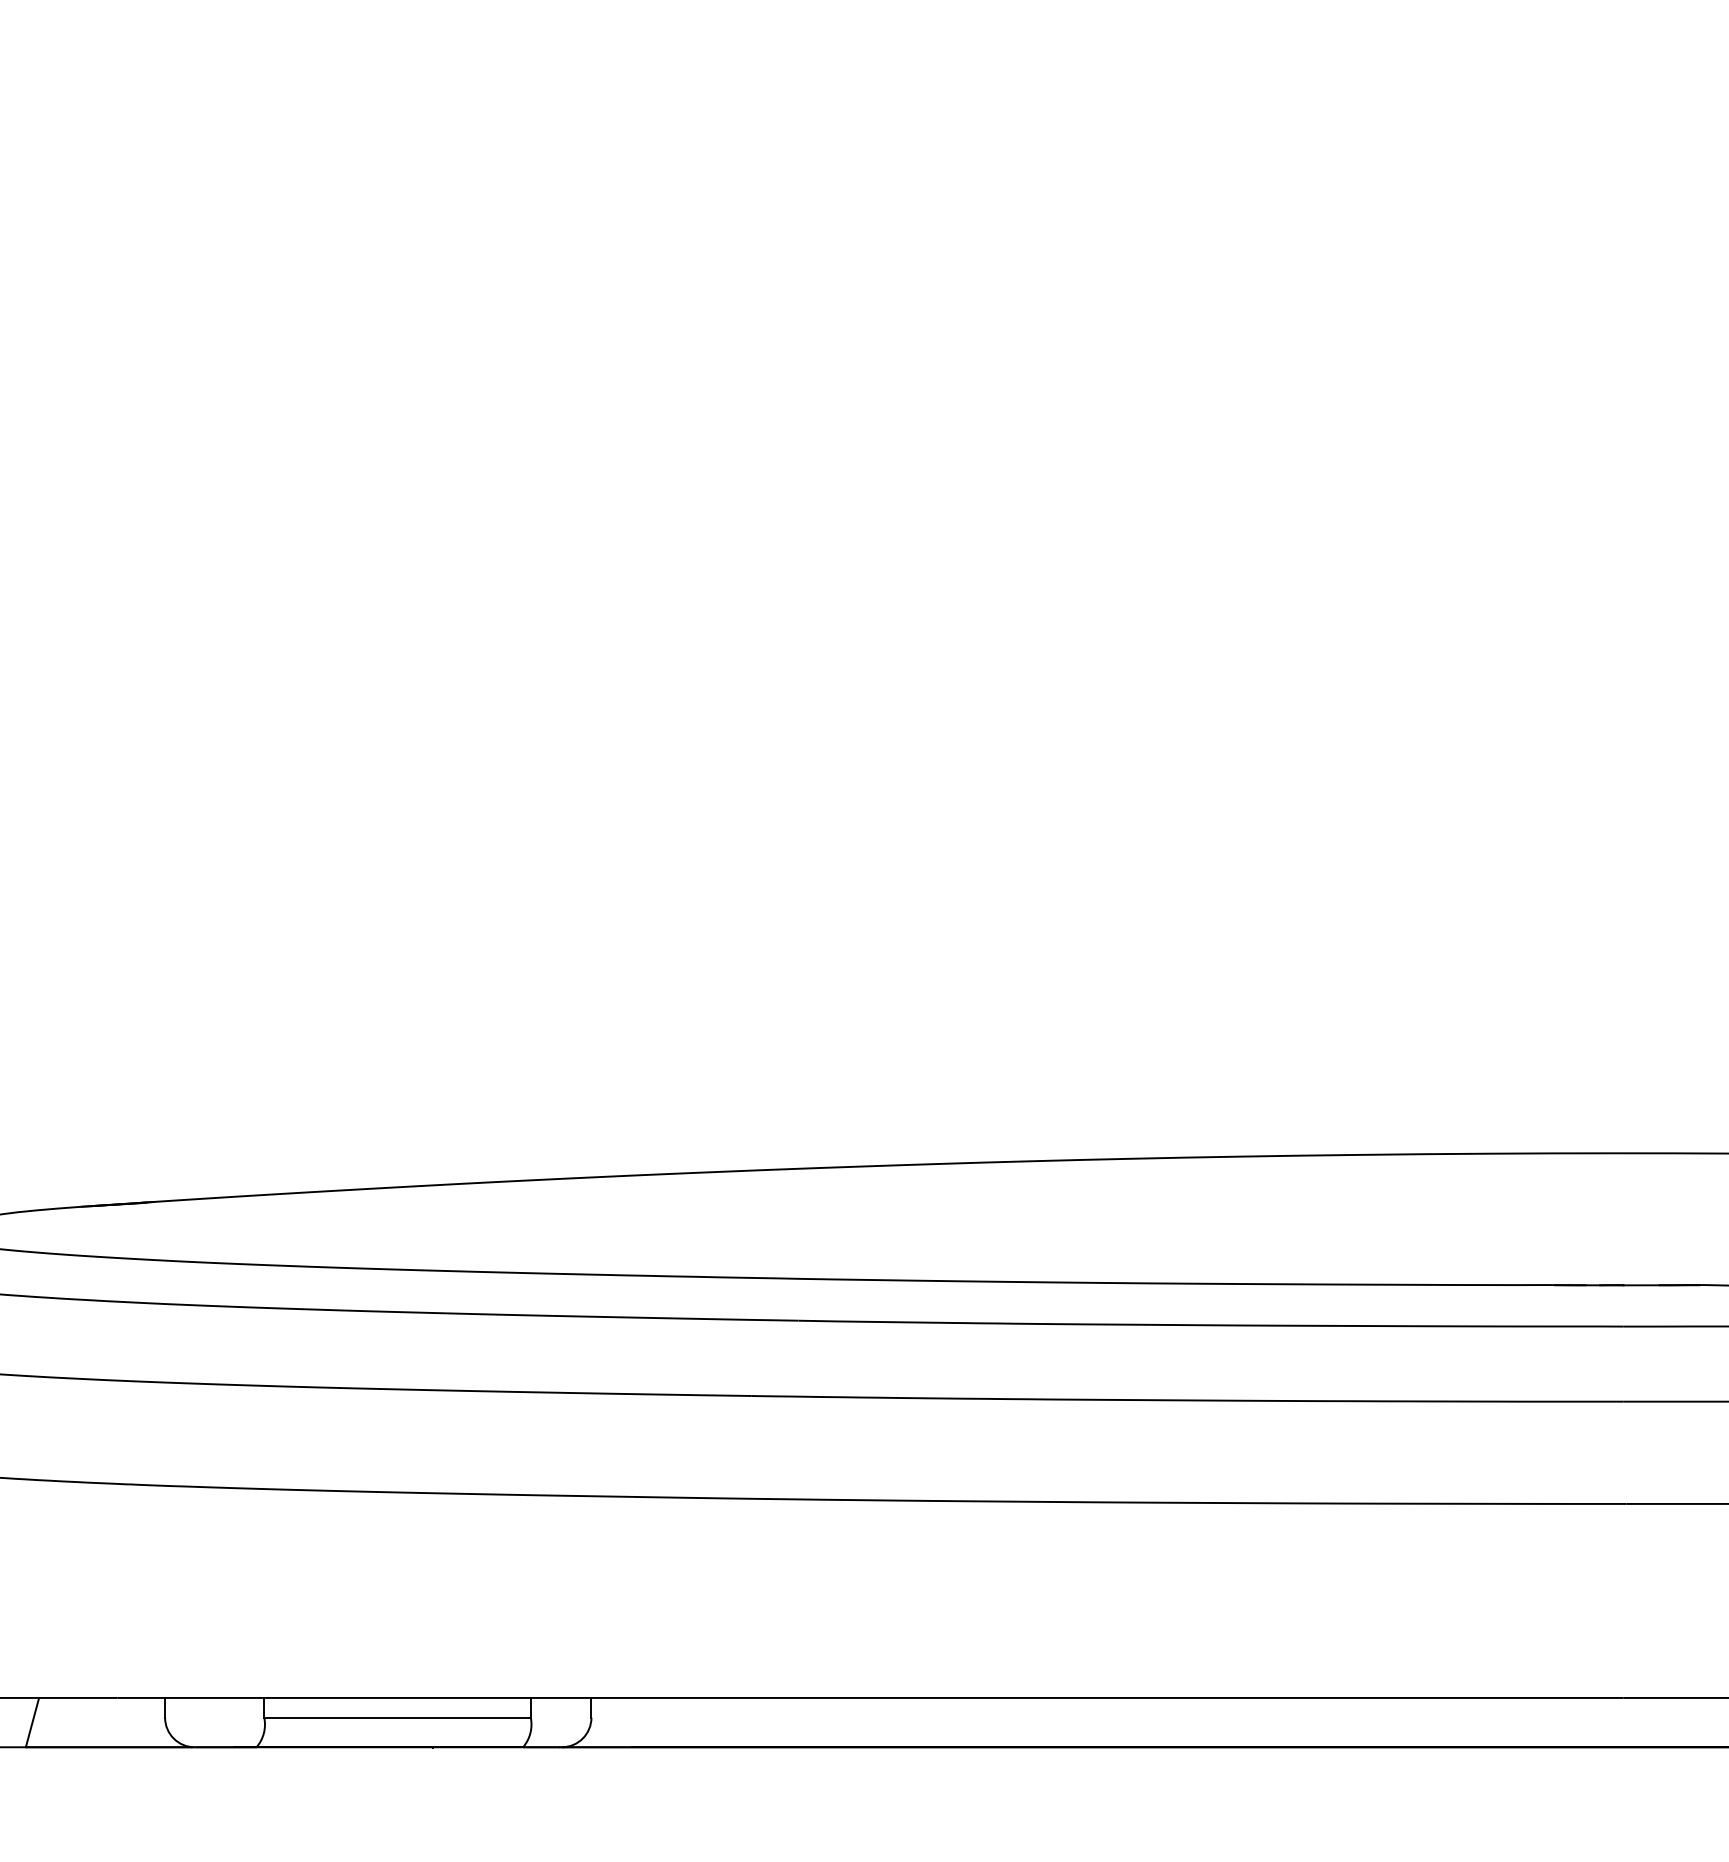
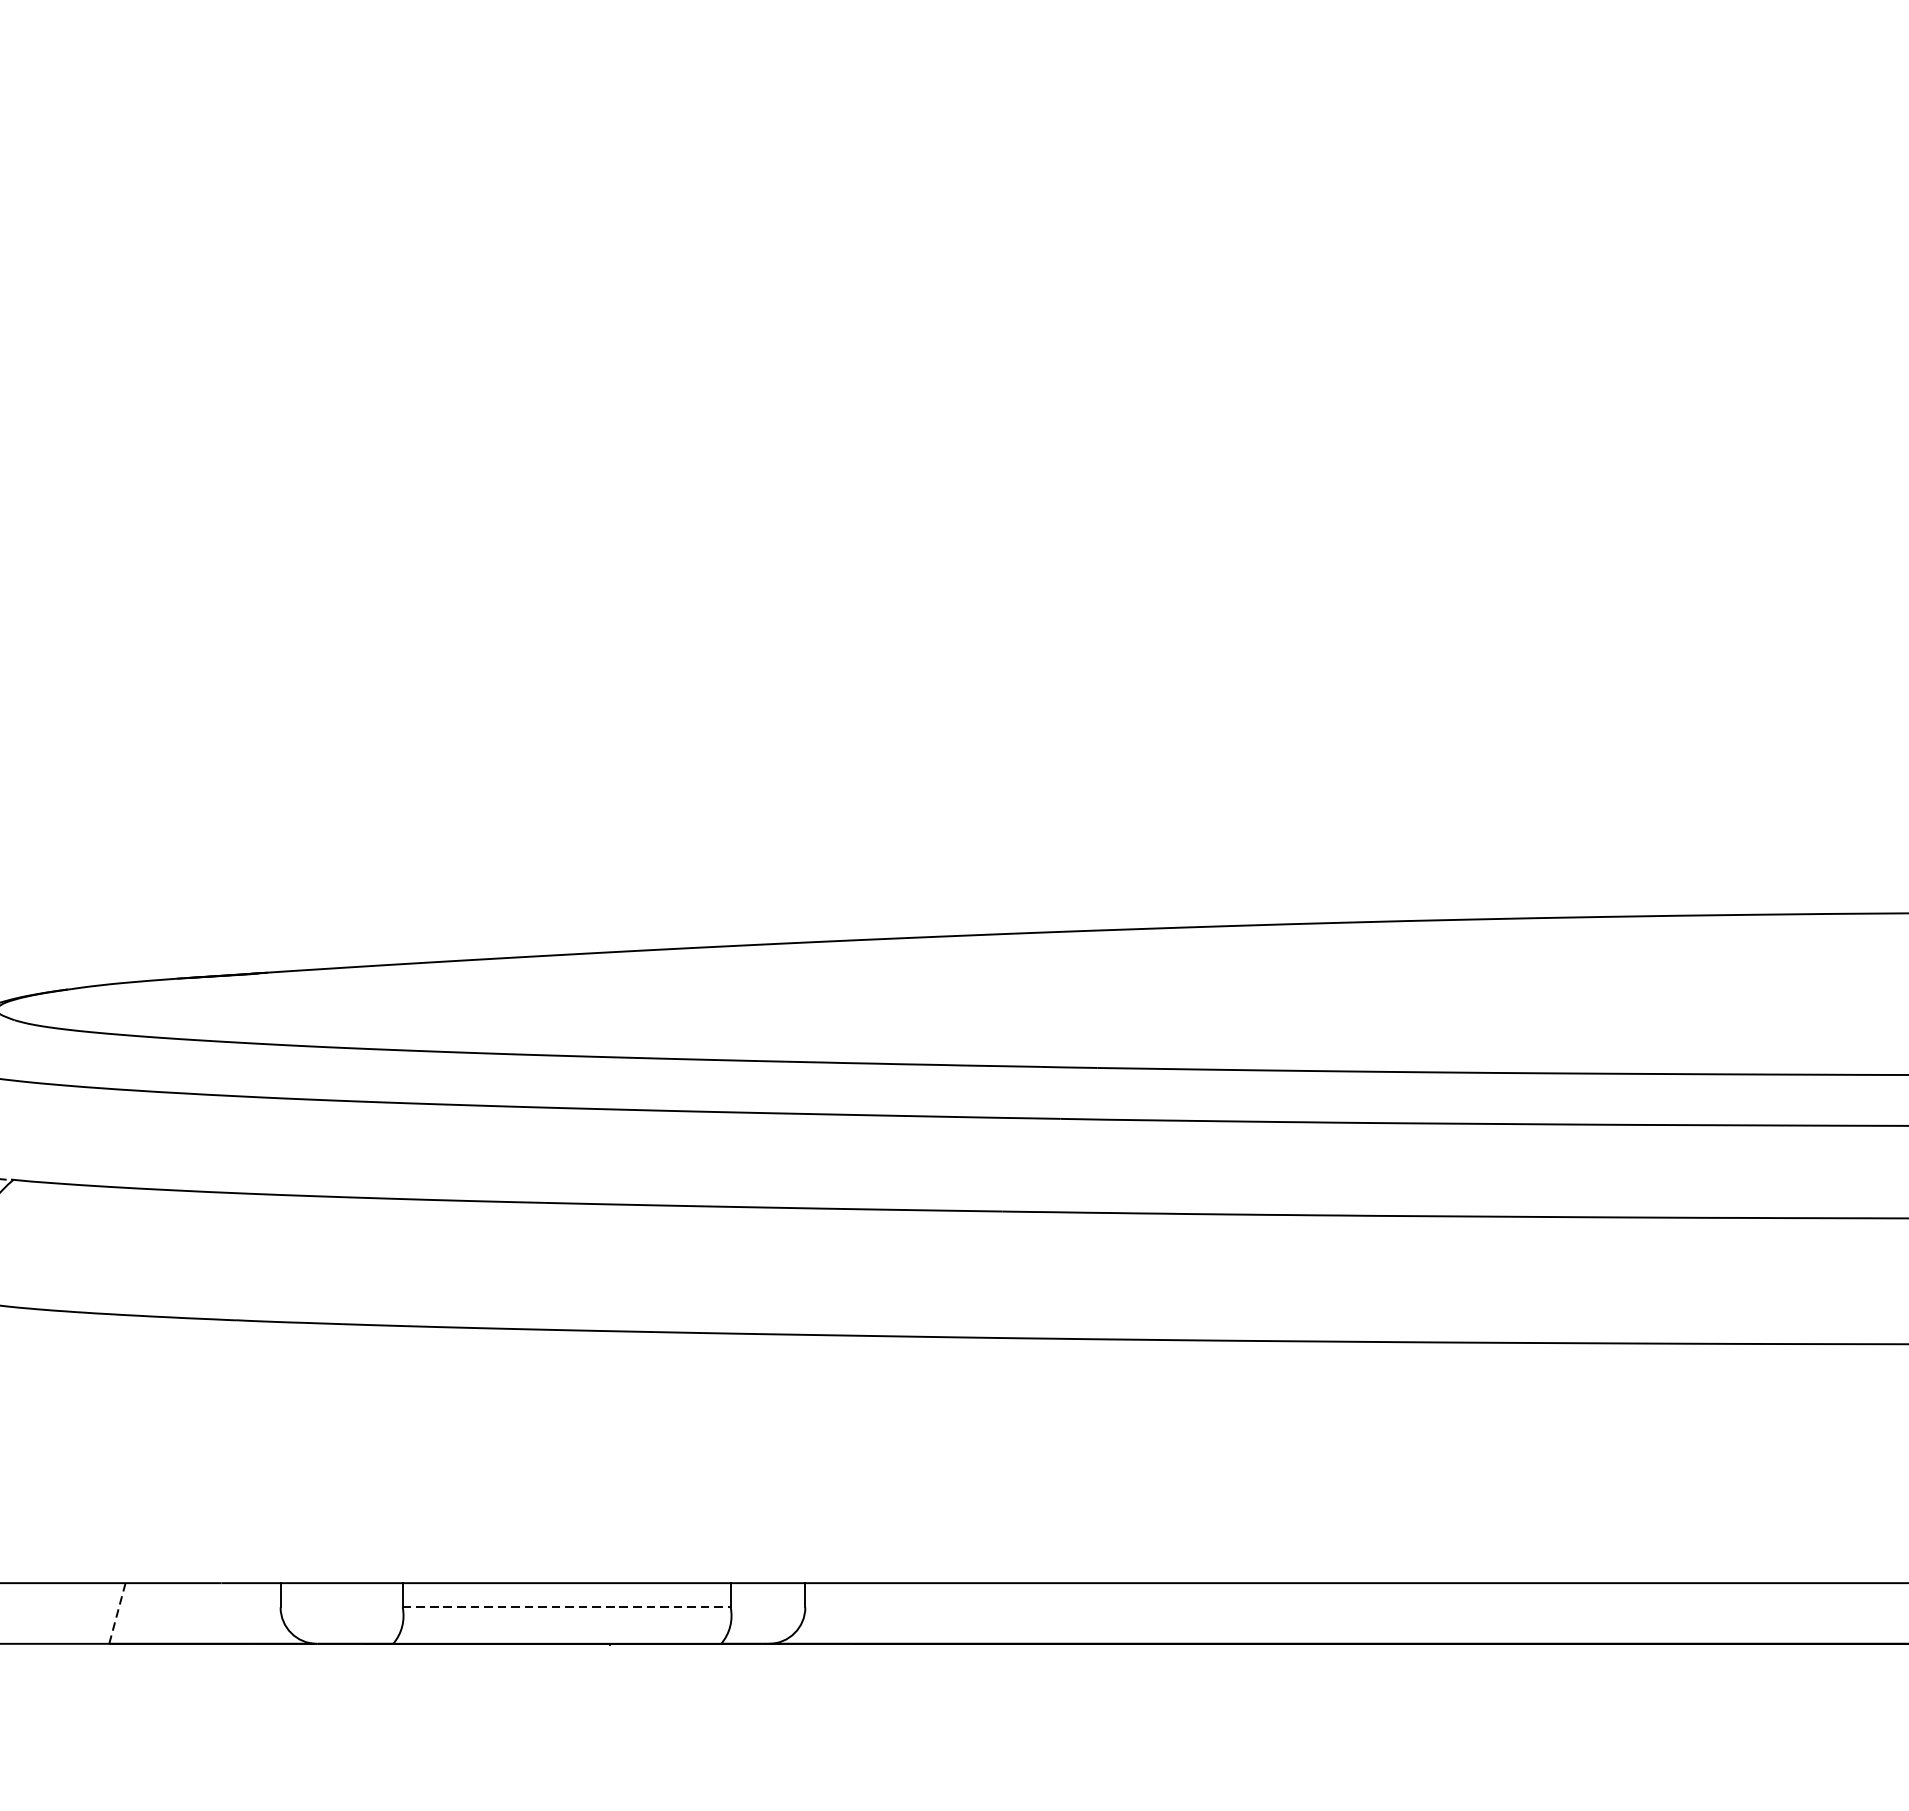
line: (398, 1717) -> (567, 1607), solid -> dashed
line: (32, 1722) -> (117, 1613), solid -> dashed

